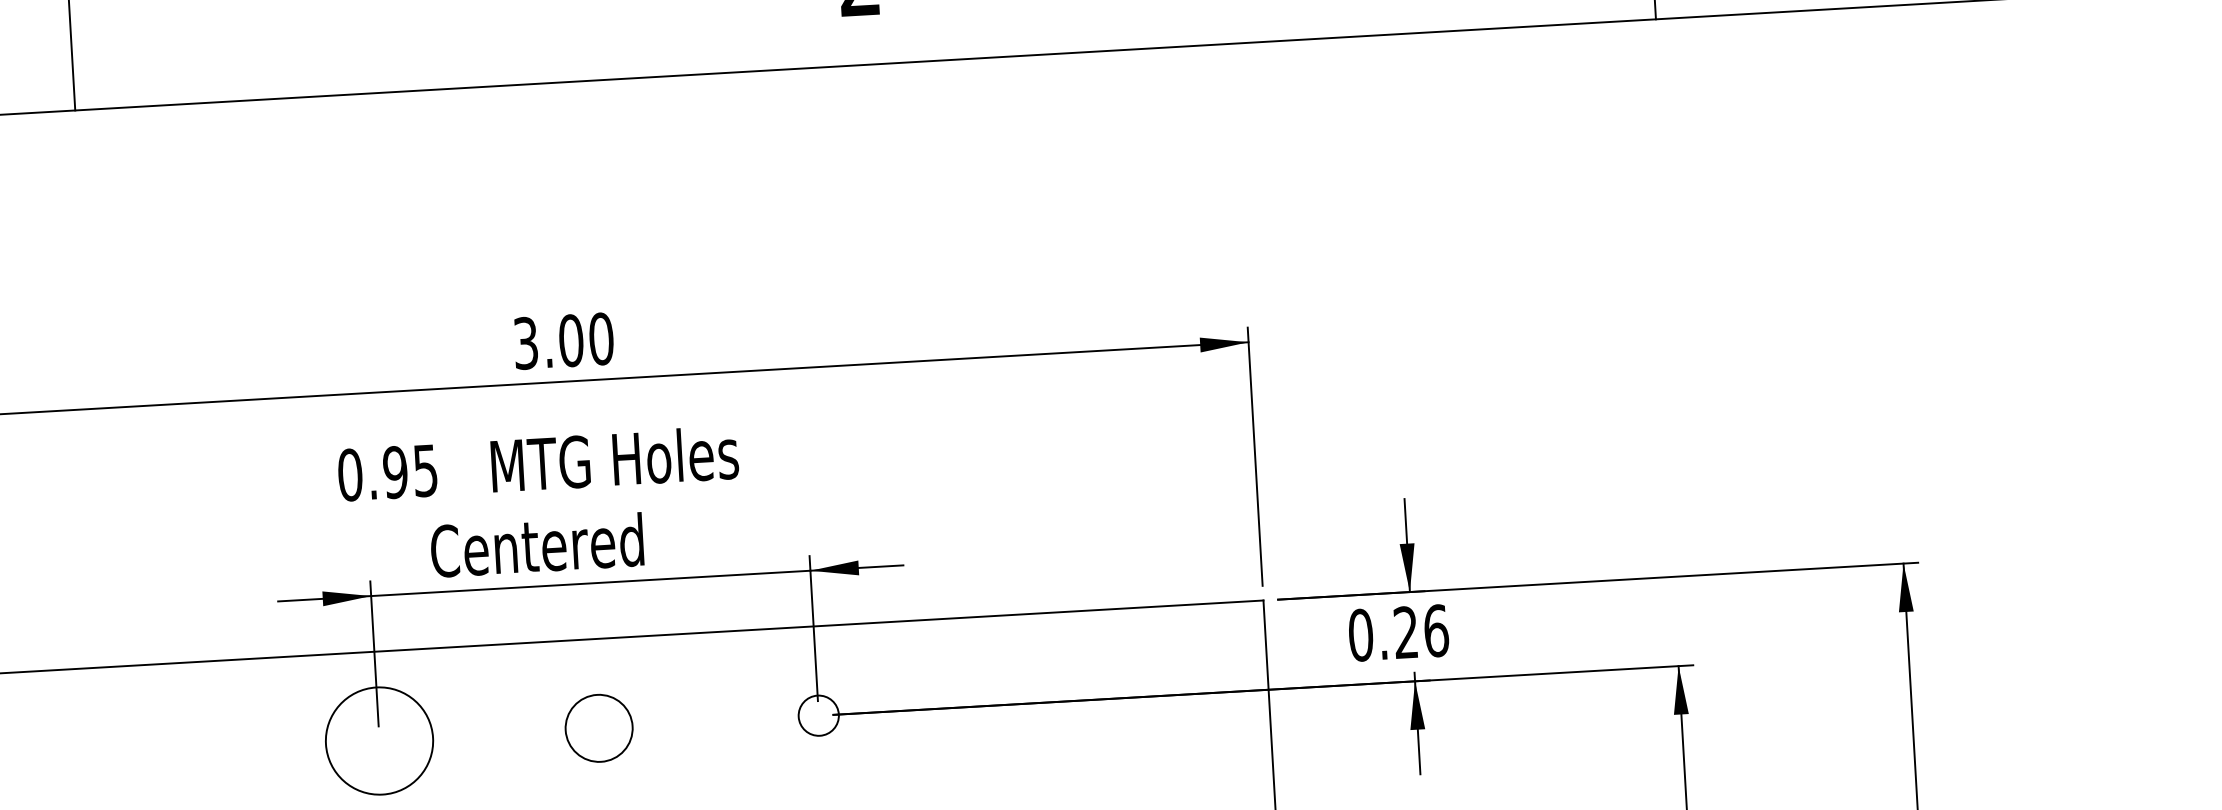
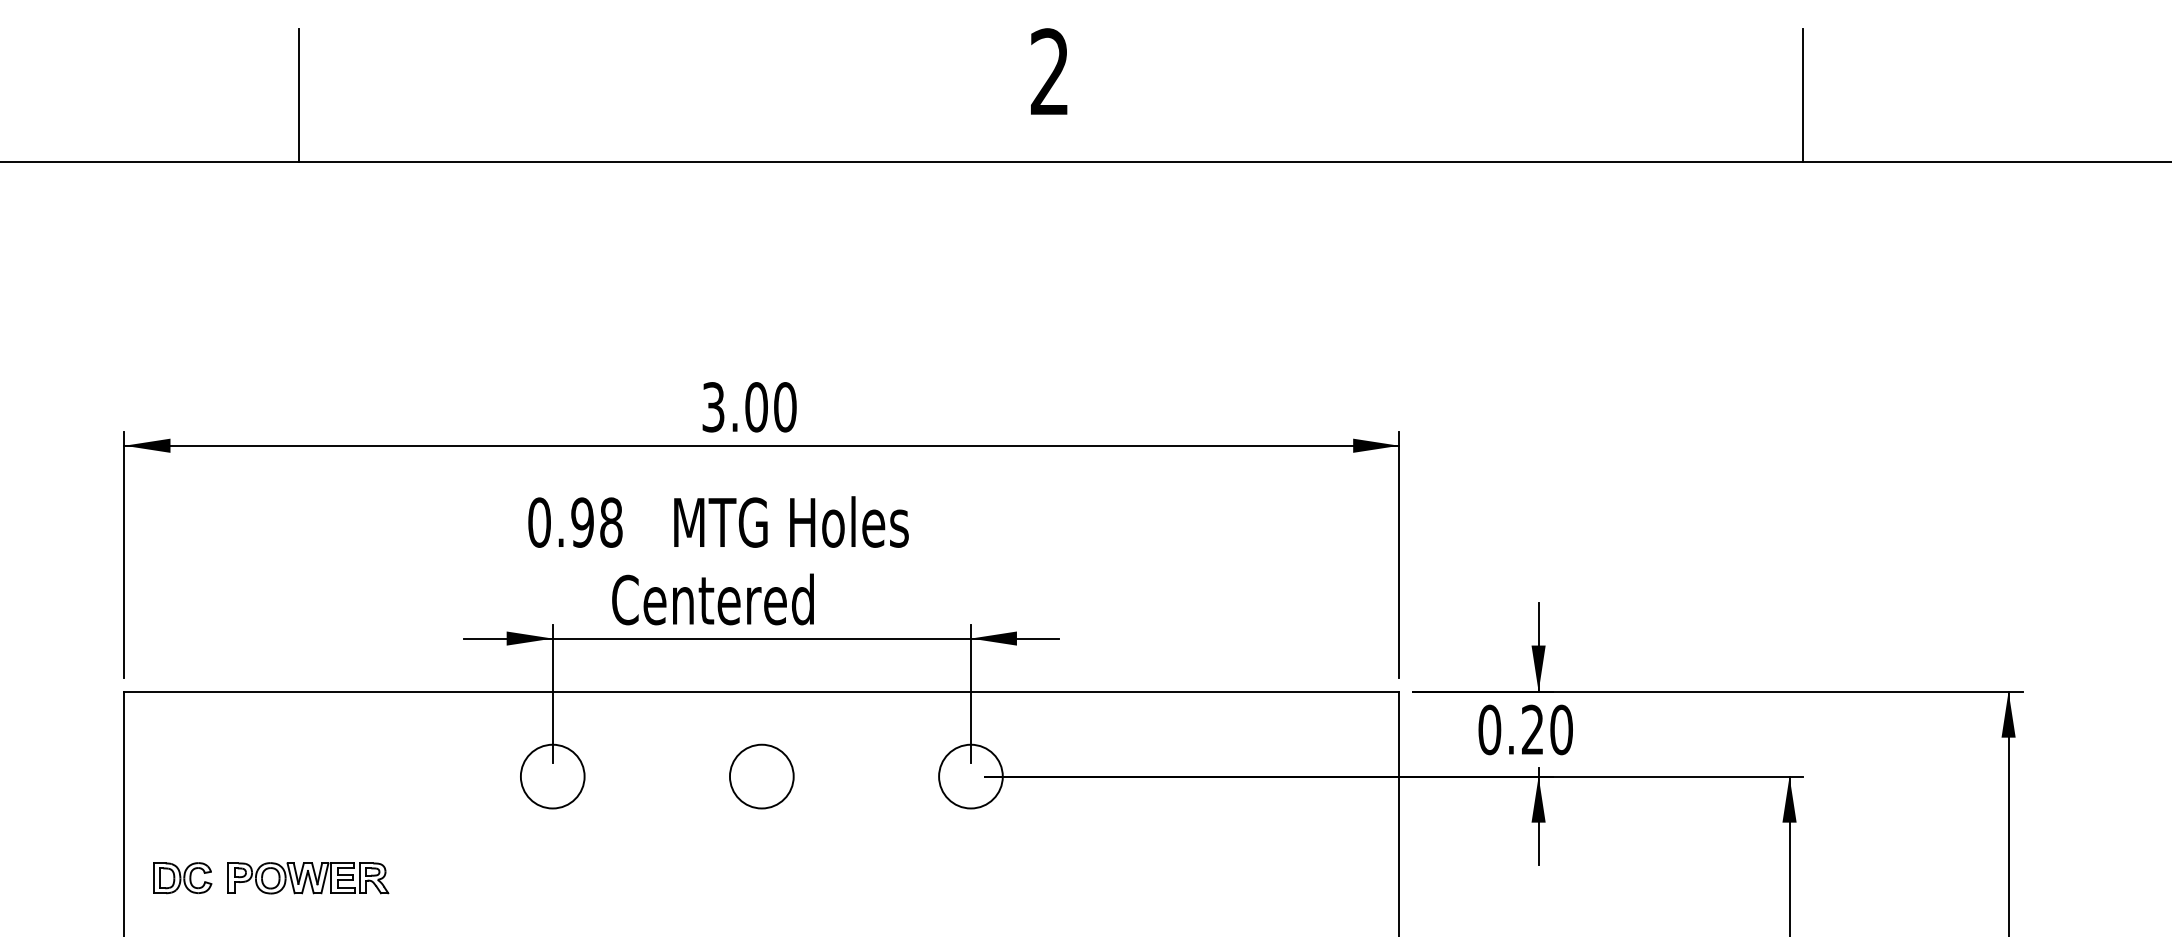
text: (425, 470) -> (611, 522), 0.95 -> 0.98
text: (1436, 630) -> (1561, 729), 0.26 -> 0.20
circle: (818, 715) -> (970, 776), size x1.67
circle: (379, 740) -> (552, 776), size x0.62

